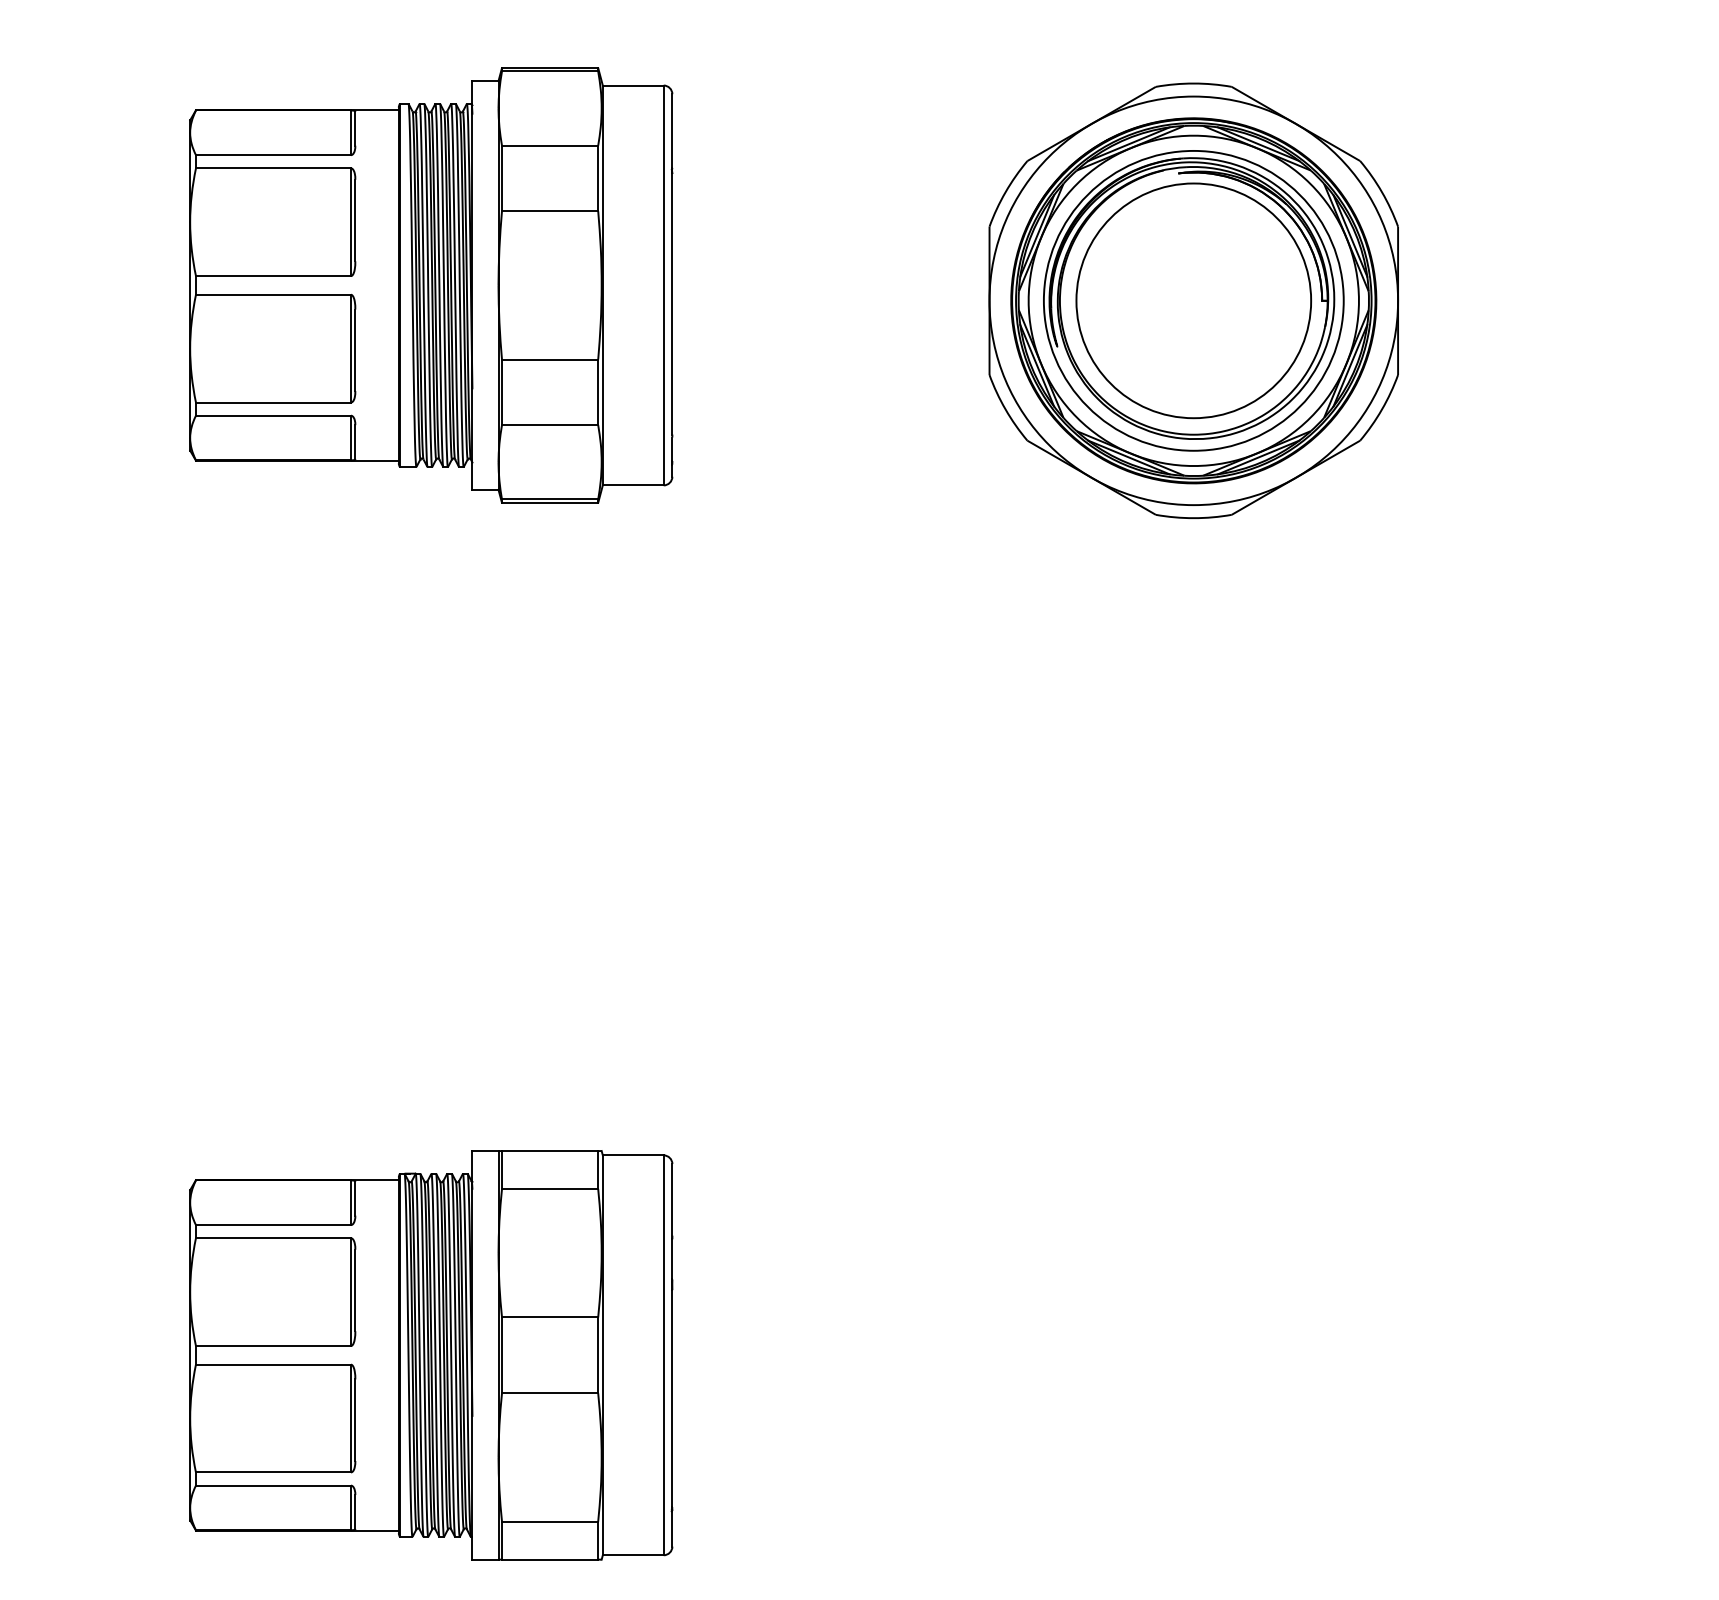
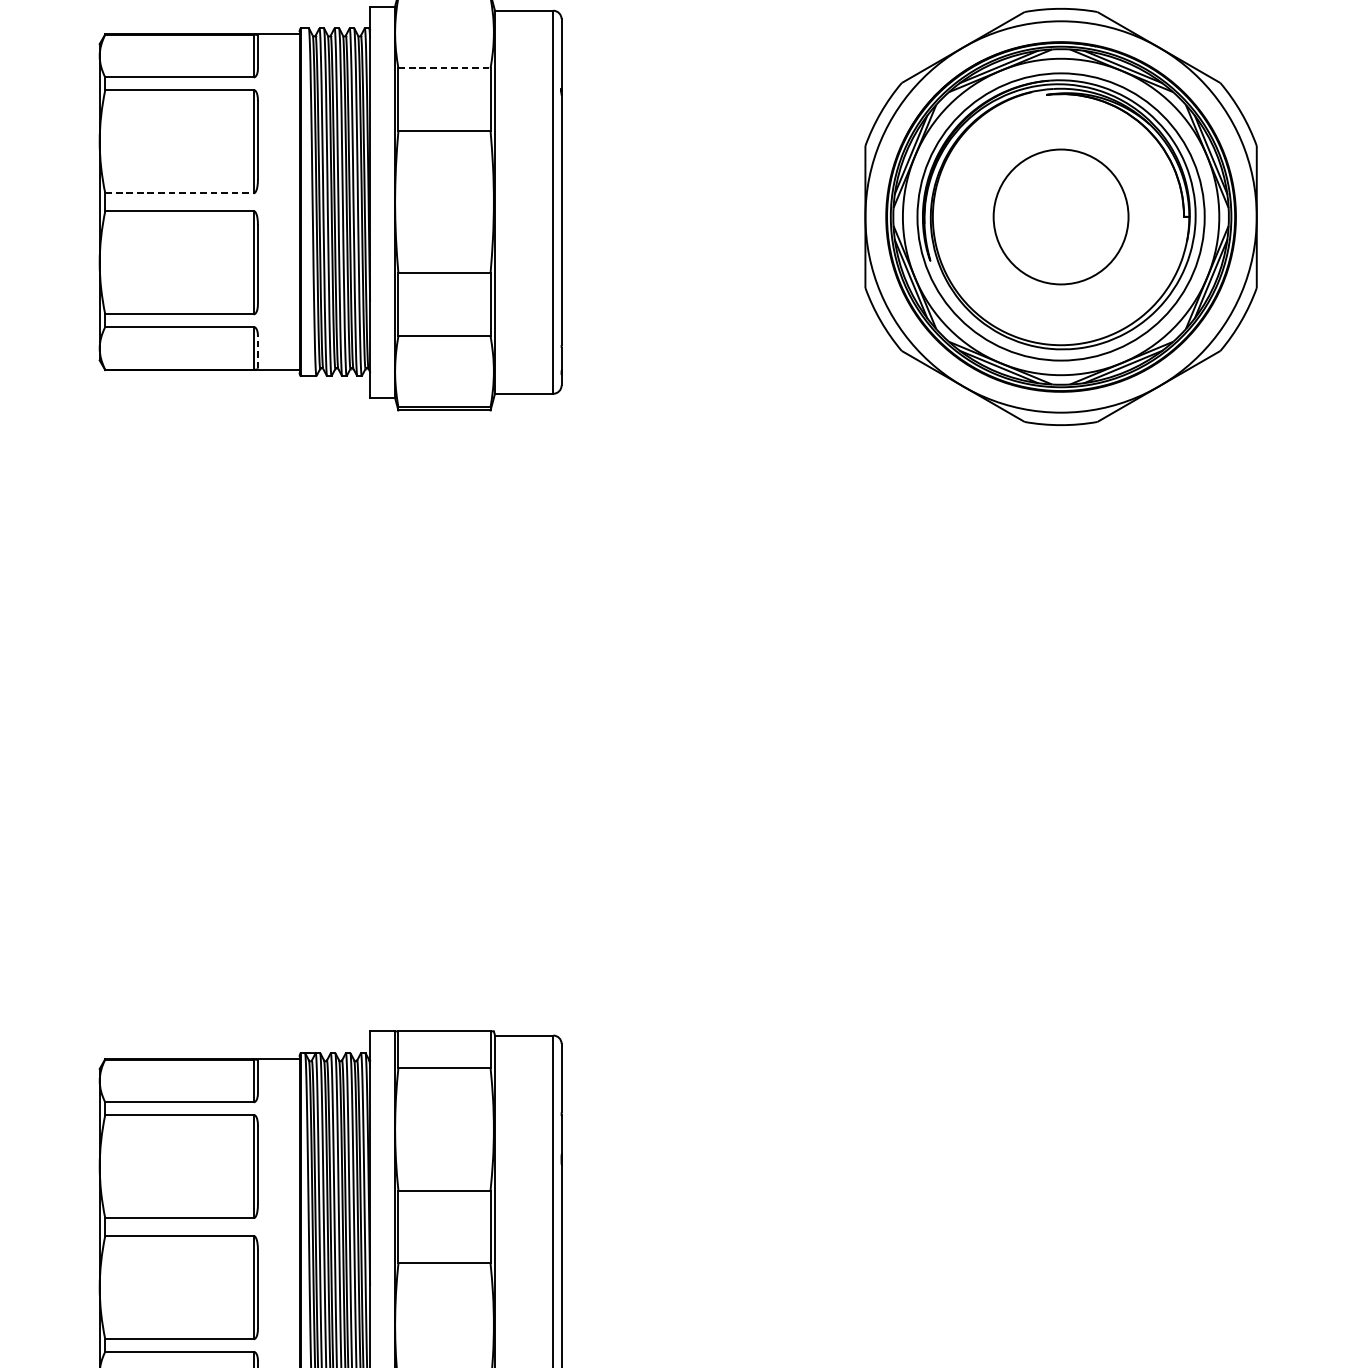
line: (550, 145) -> (444, 68), solid -> dashed
line: (273, 276) -> (179, 193), solid -> dashed
circle: (1193, 300) -> (1060, 216), size x0.6
line: (355, 442) -> (258, 352), solid -> dashed

